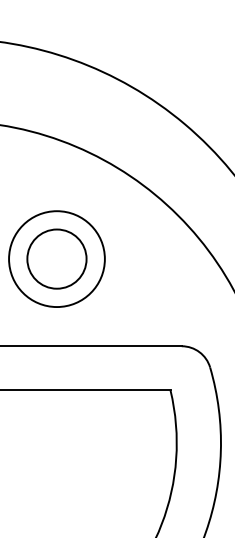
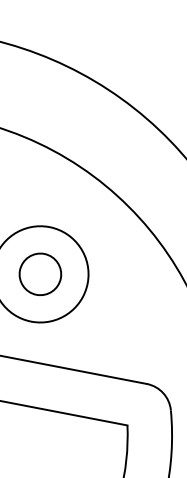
circle: (56, 258) -> (40, 273), size x0.7

